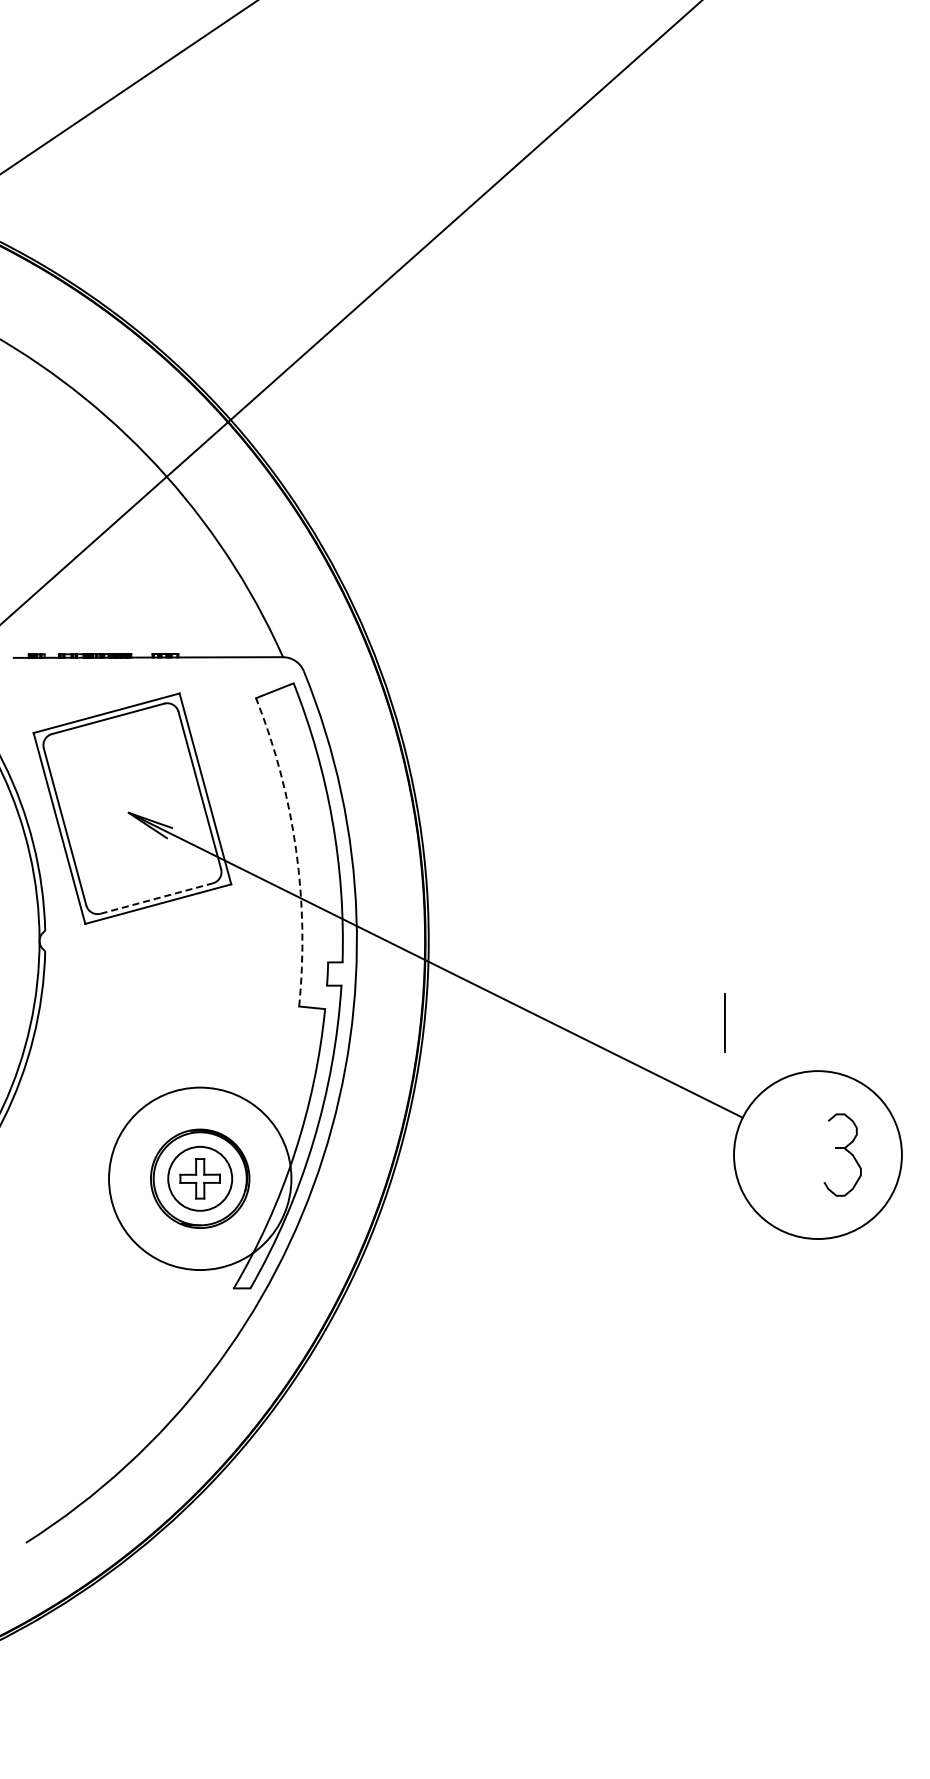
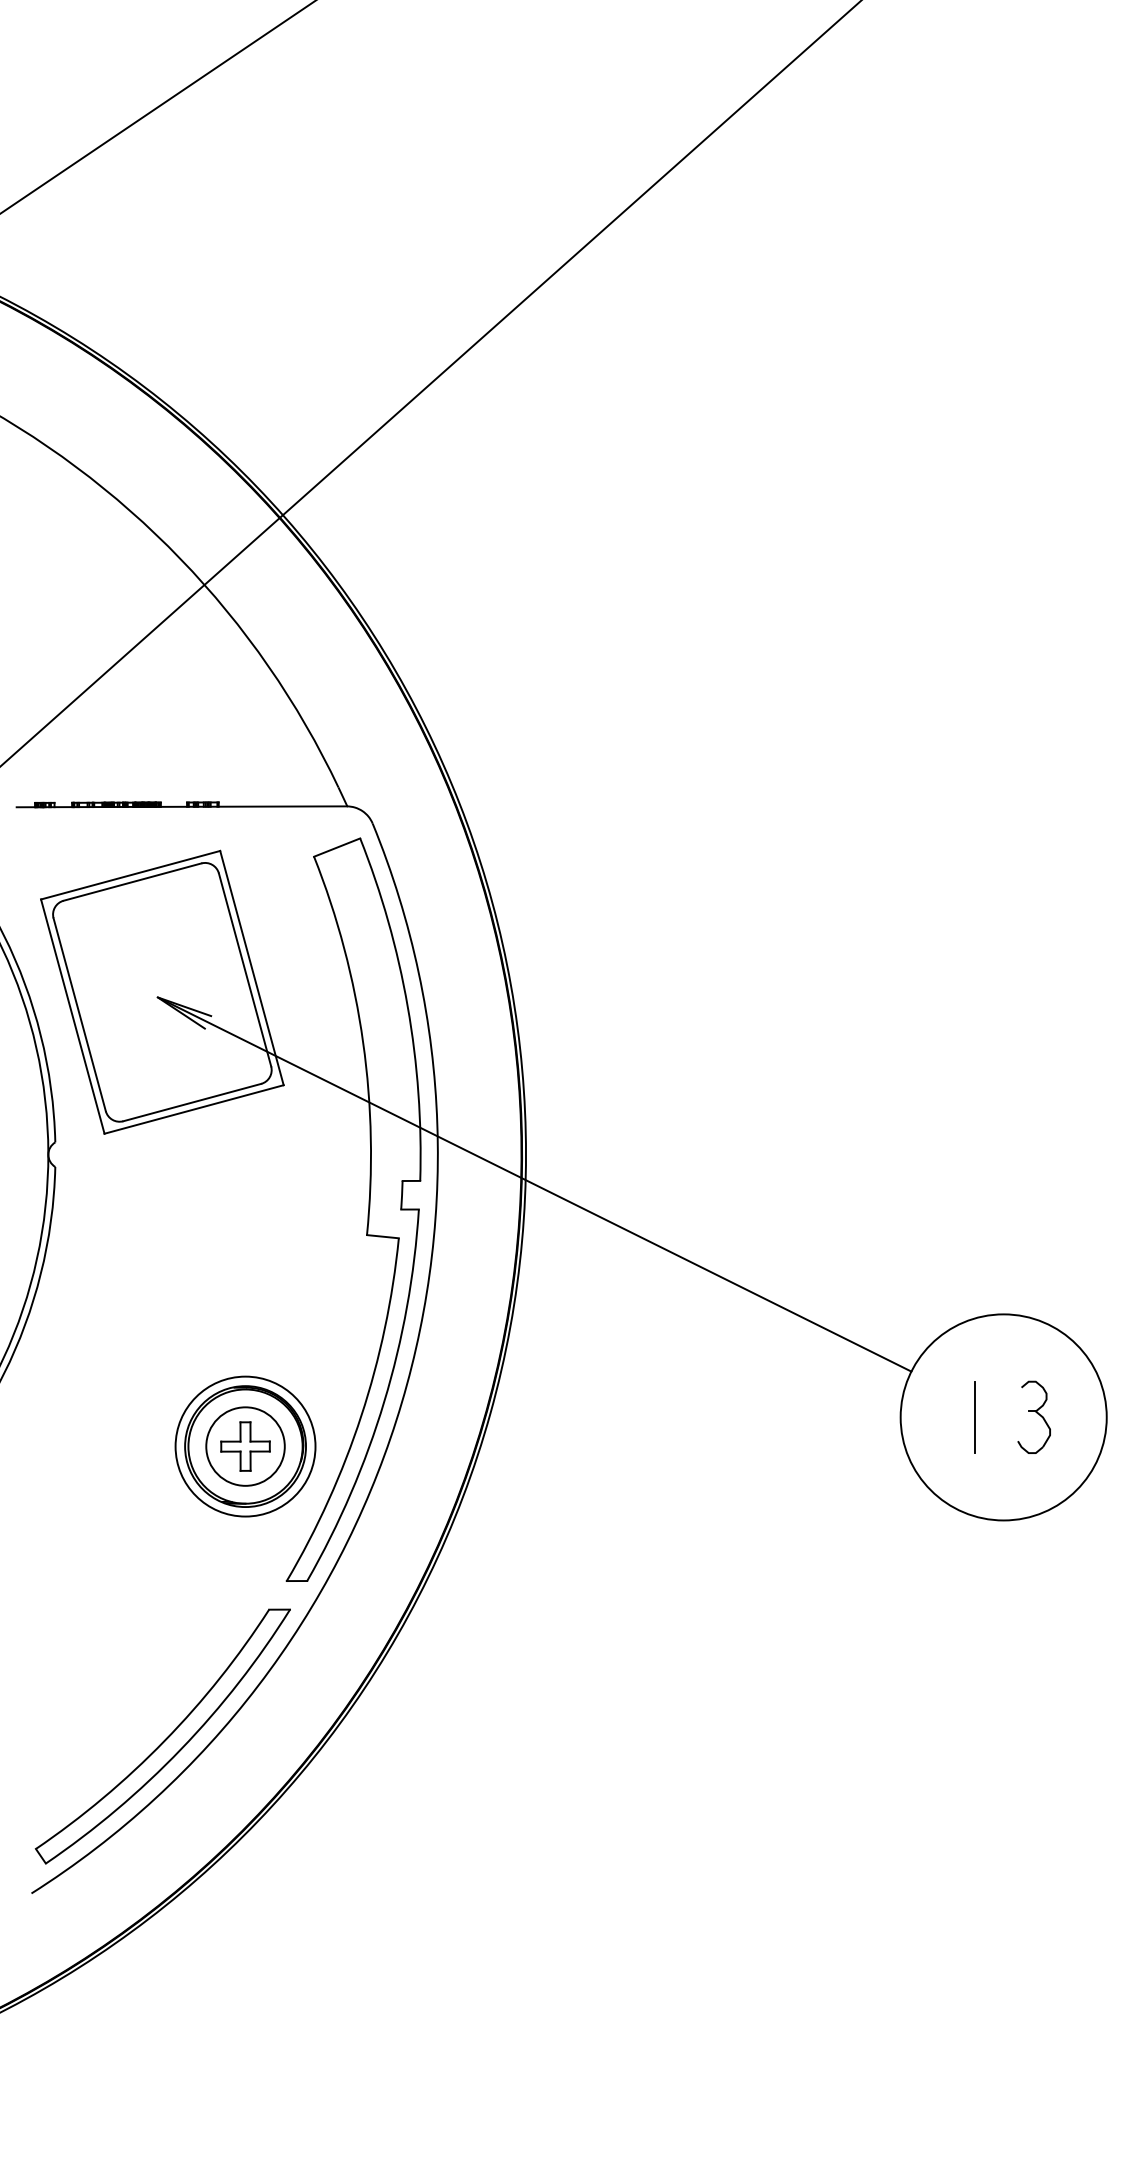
arc: (296, 849) -> (363, 1042), dashed -> solid
line: (157, 898) -> (193, 1102), dashed -> solid
line: (724, 1022) -> (974, 1416), moved
part: (842, 1154) -> (1033, 1416), size x0.71
circle: (200, 1178) -> (245, 1446), size x0.62
part: (132, 1414) -> (162, 1735), added

